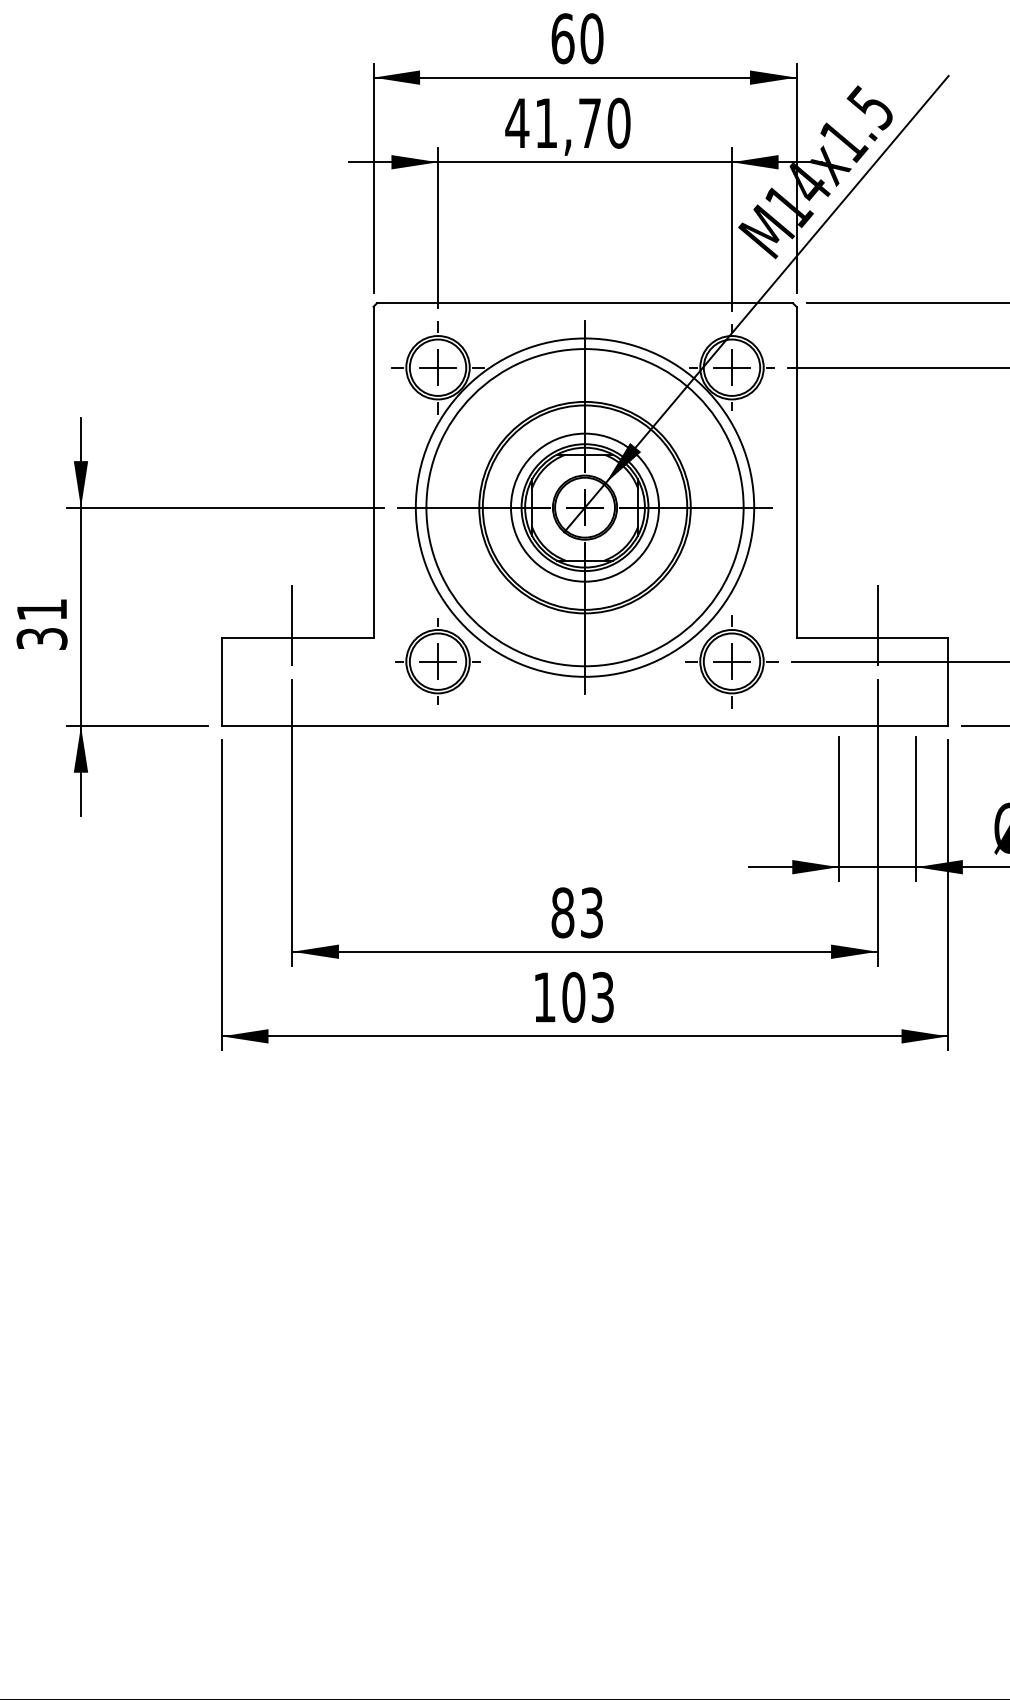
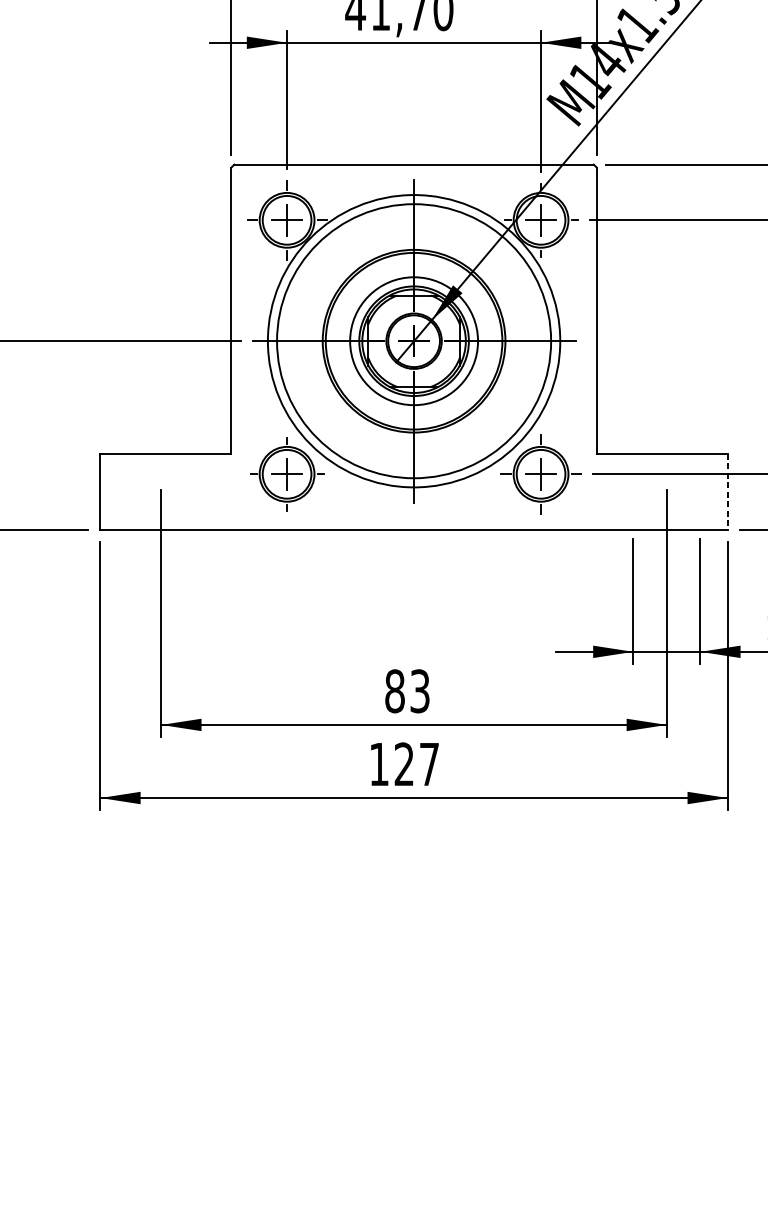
line: (292, 625) -> (161, 443), removed
line: (877, 625) -> (666, 443), removed
line: (948, 682) -> (728, 492), solid -> dashed
text: (587, 997) -> (416, 764), 103 -> 127

